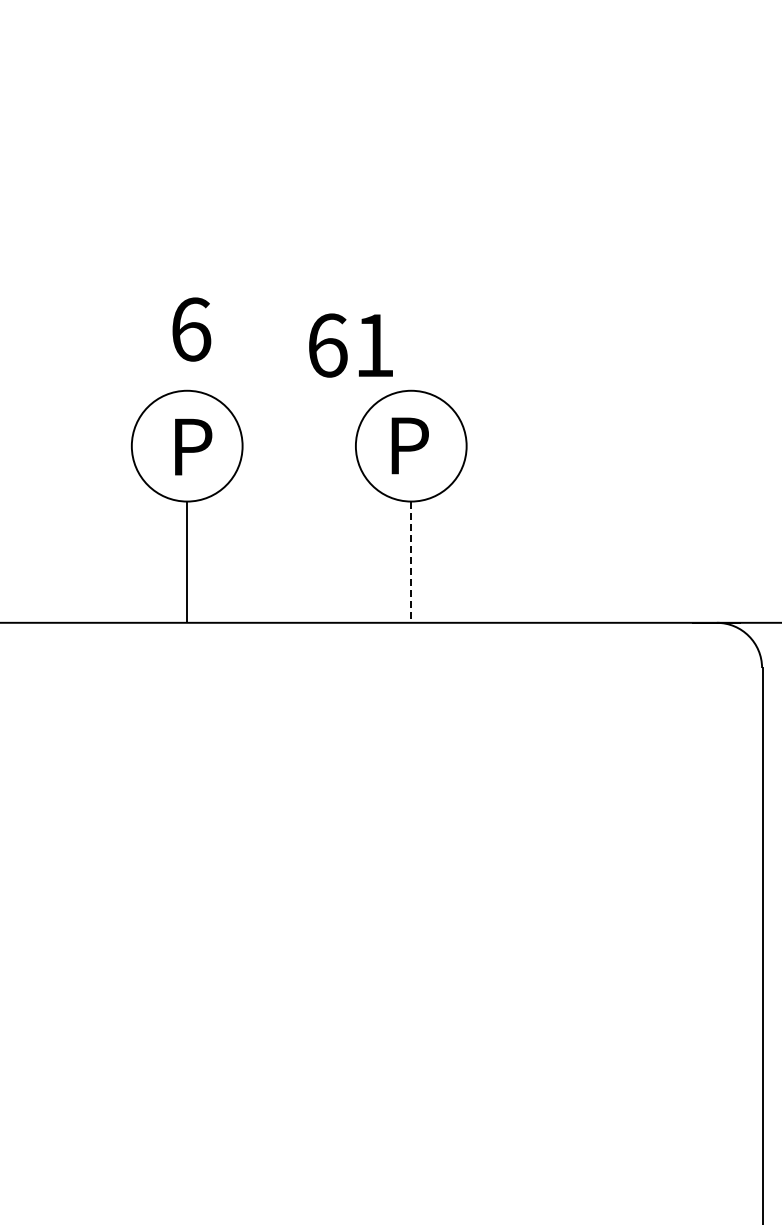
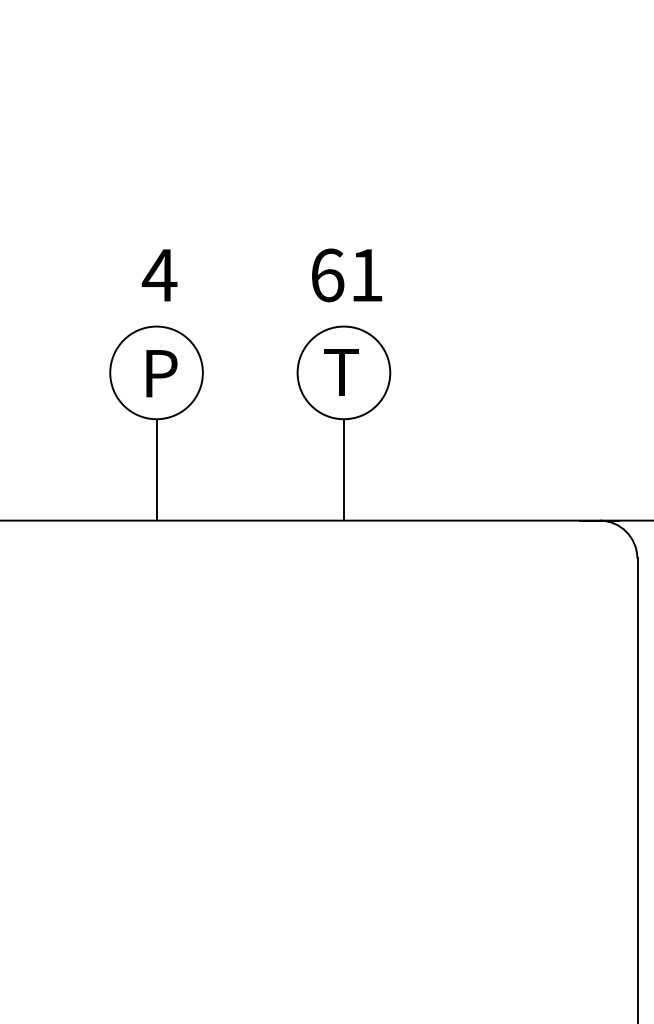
text: (190, 329) -> (159, 275), 6 -> 4
text: (350, 345) -> (346, 275), moved
text: (408, 445) -> (341, 372), P -> Т
line: (411, 562) -> (344, 470), dashed -> solid

